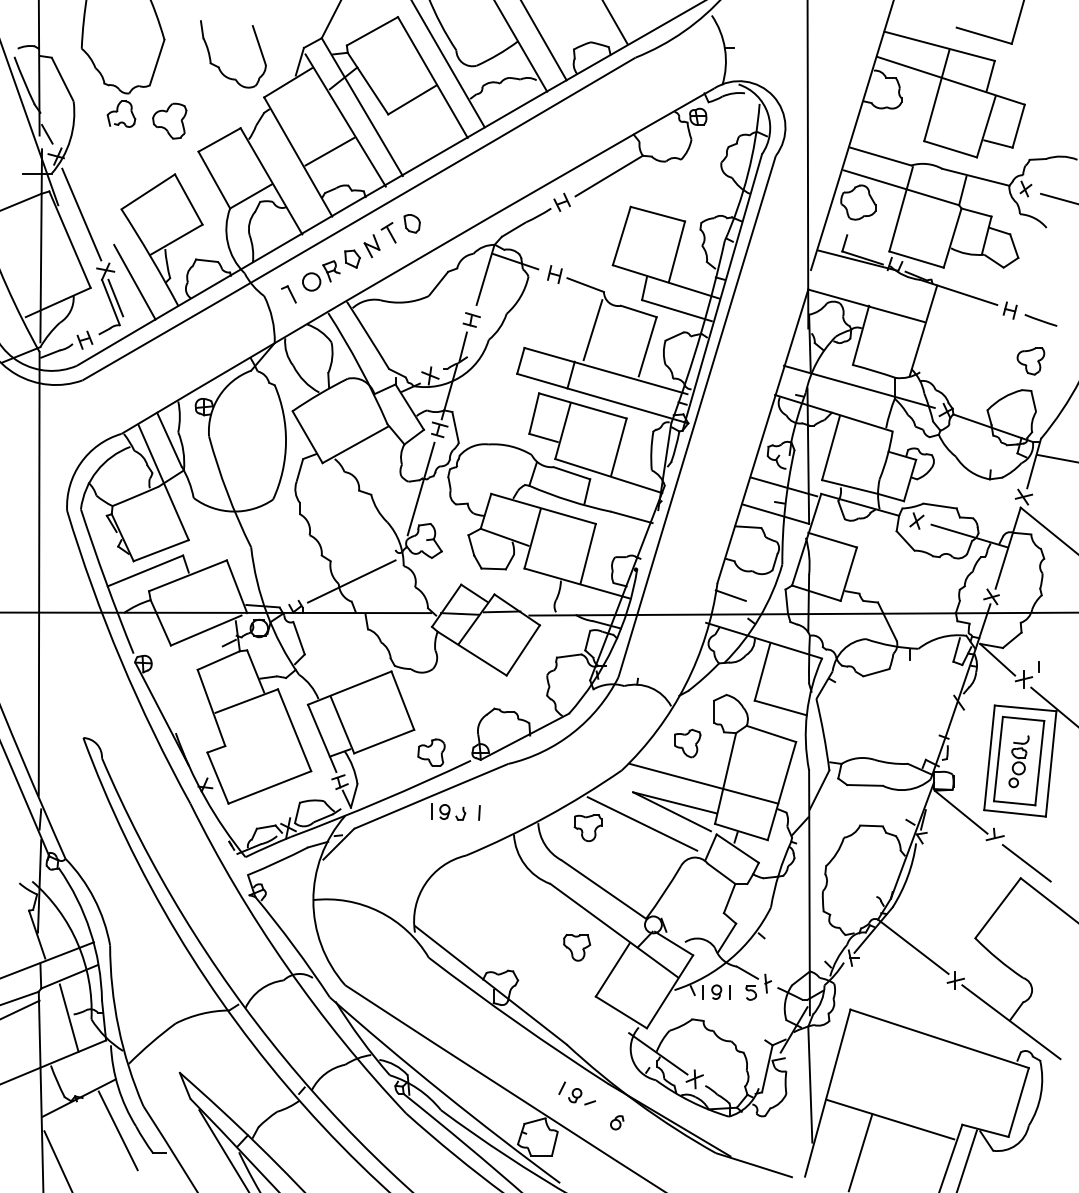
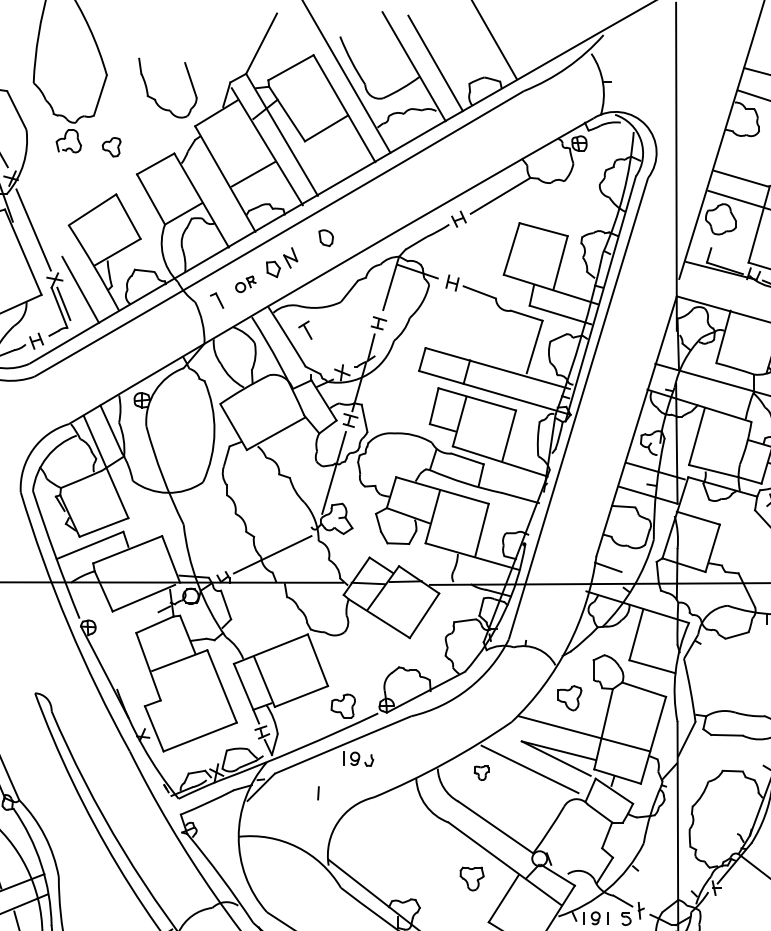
part: (169, 120) -> (111, 146), size x0.6
part: (388, 232) -> (305, 329), moved
part: (321, 275) -> (245, 283), size x0.6
line: (592, 330) -> (485, 332), removed
line: (479, 812) -> (318, 792), moved
part: (587, 828) -> (481, 773), size x0.6

